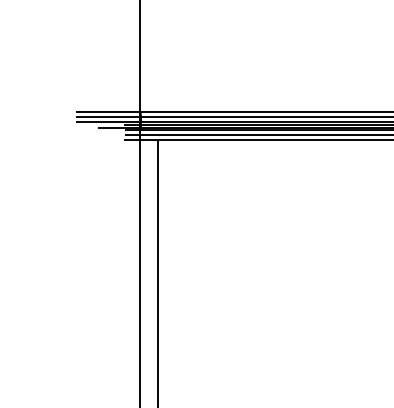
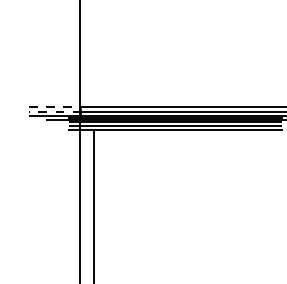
line: (108, 111) -> (55, 107), solid -> dashed
line: (108, 117) -> (55, 112), solid -> dashed

